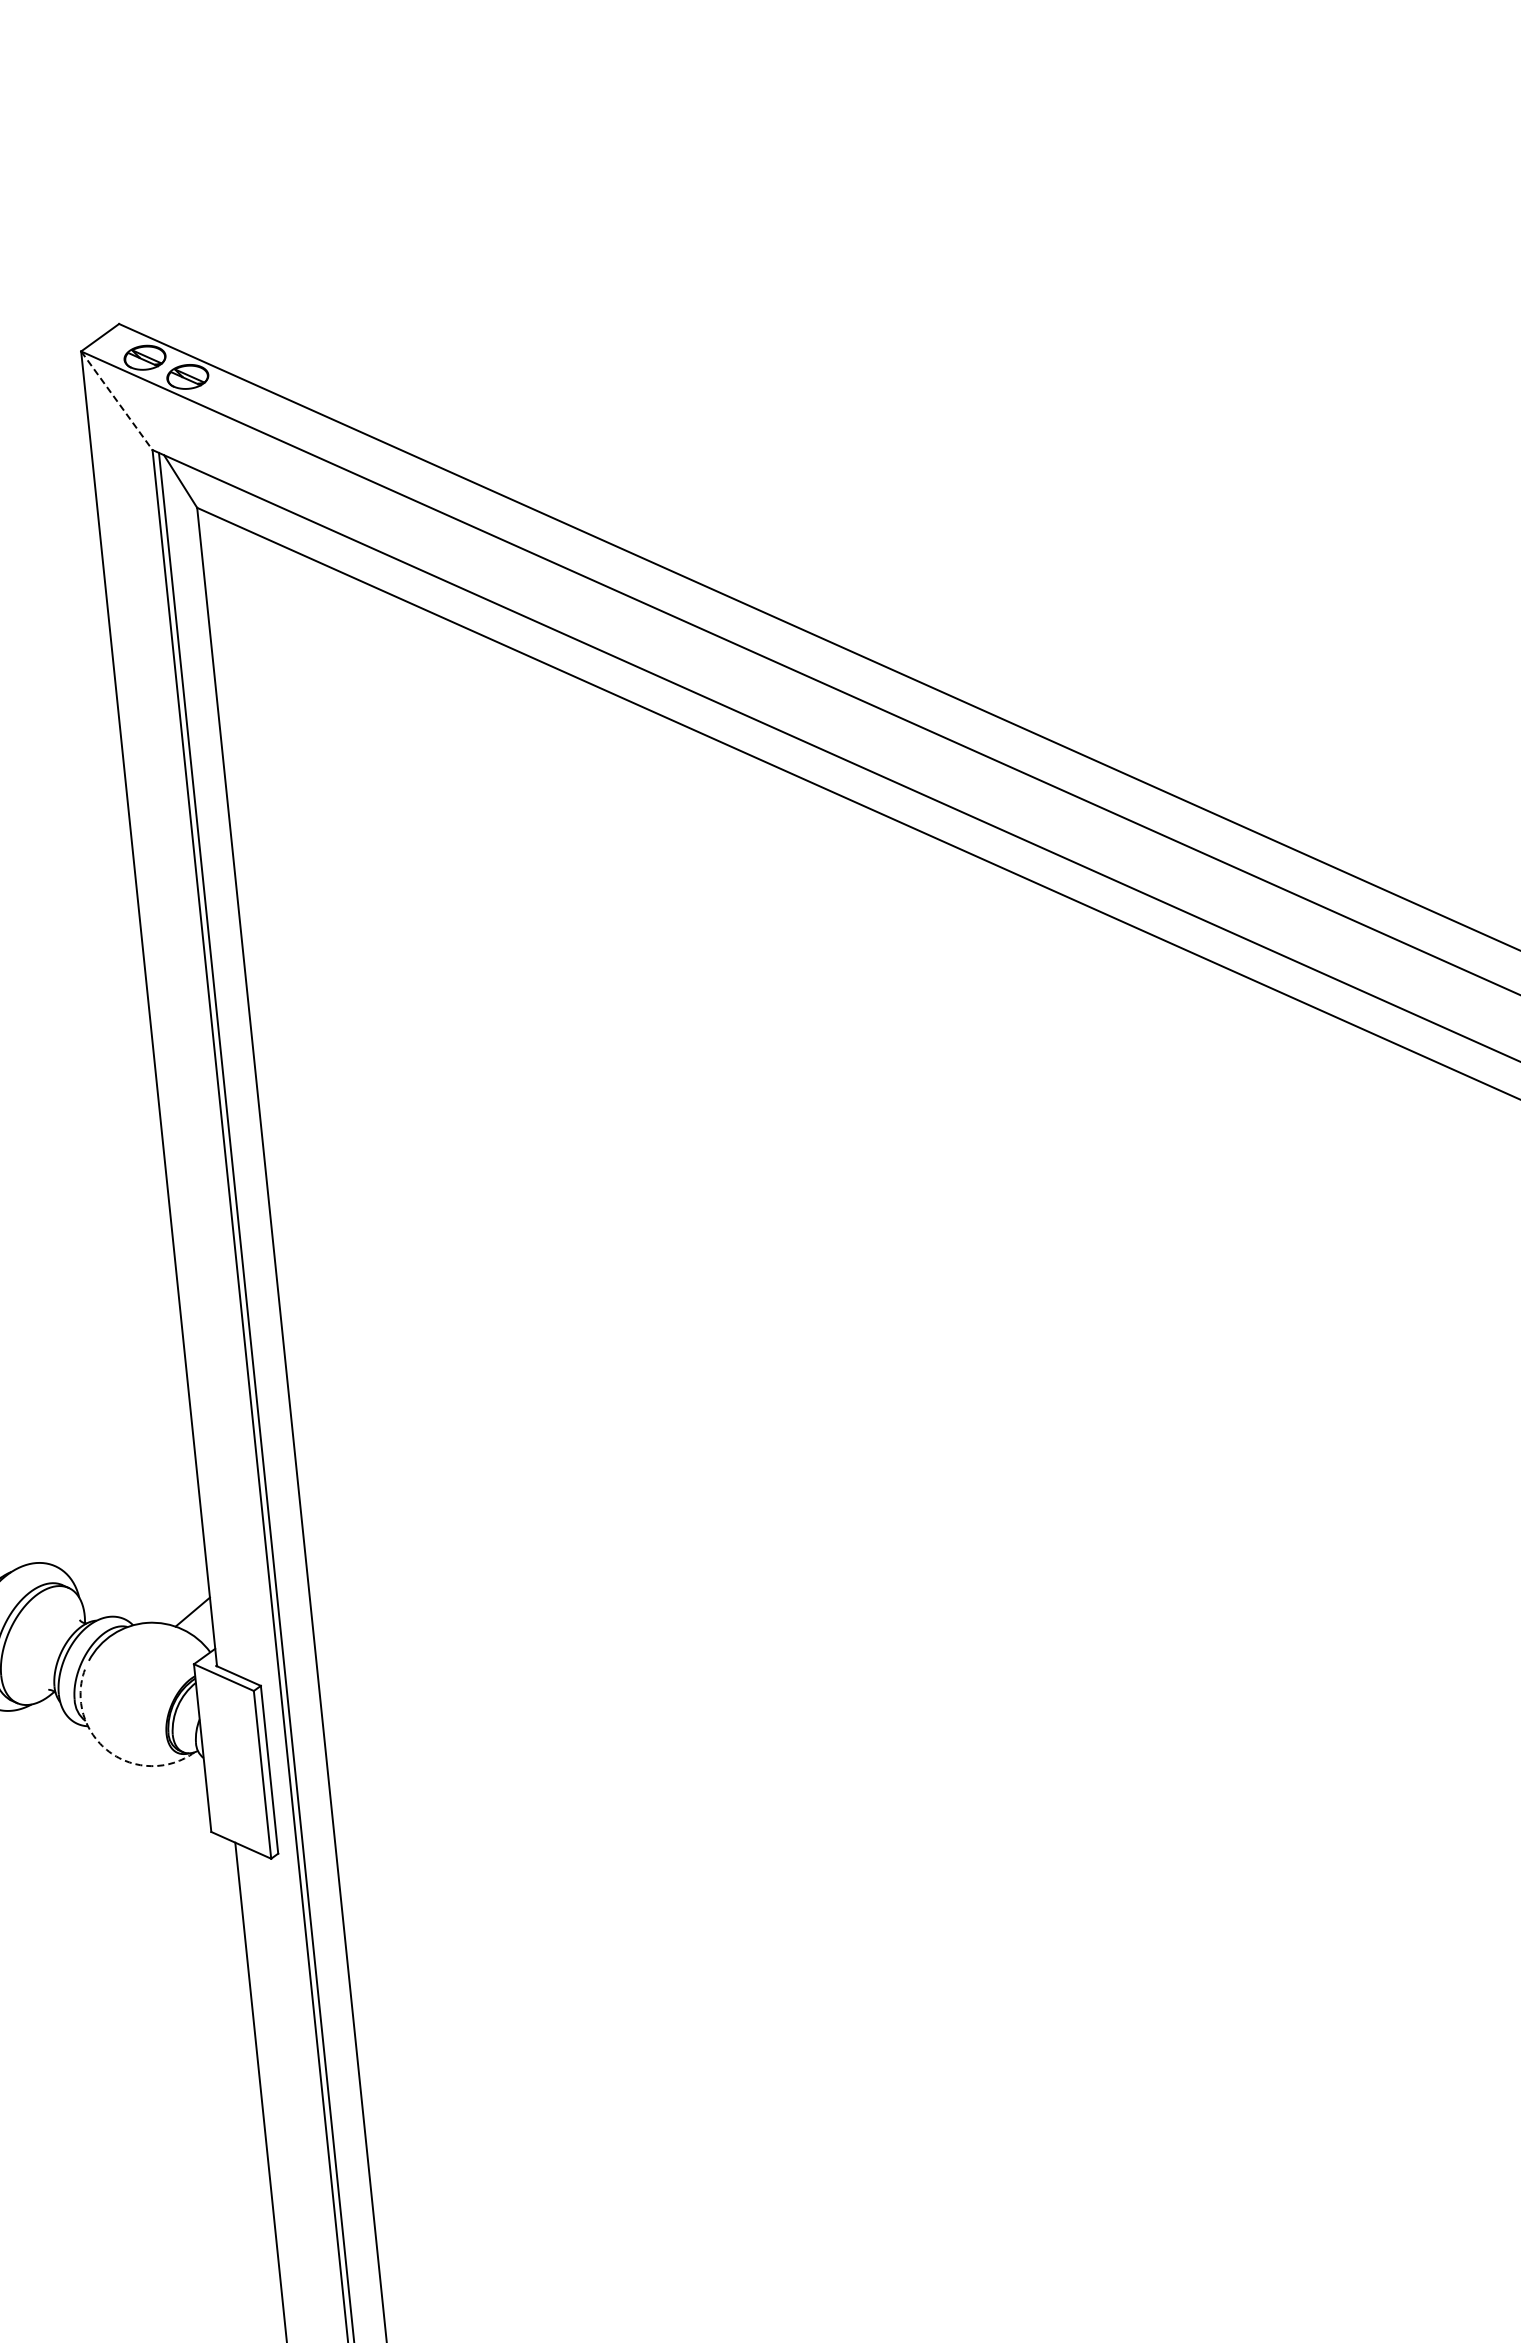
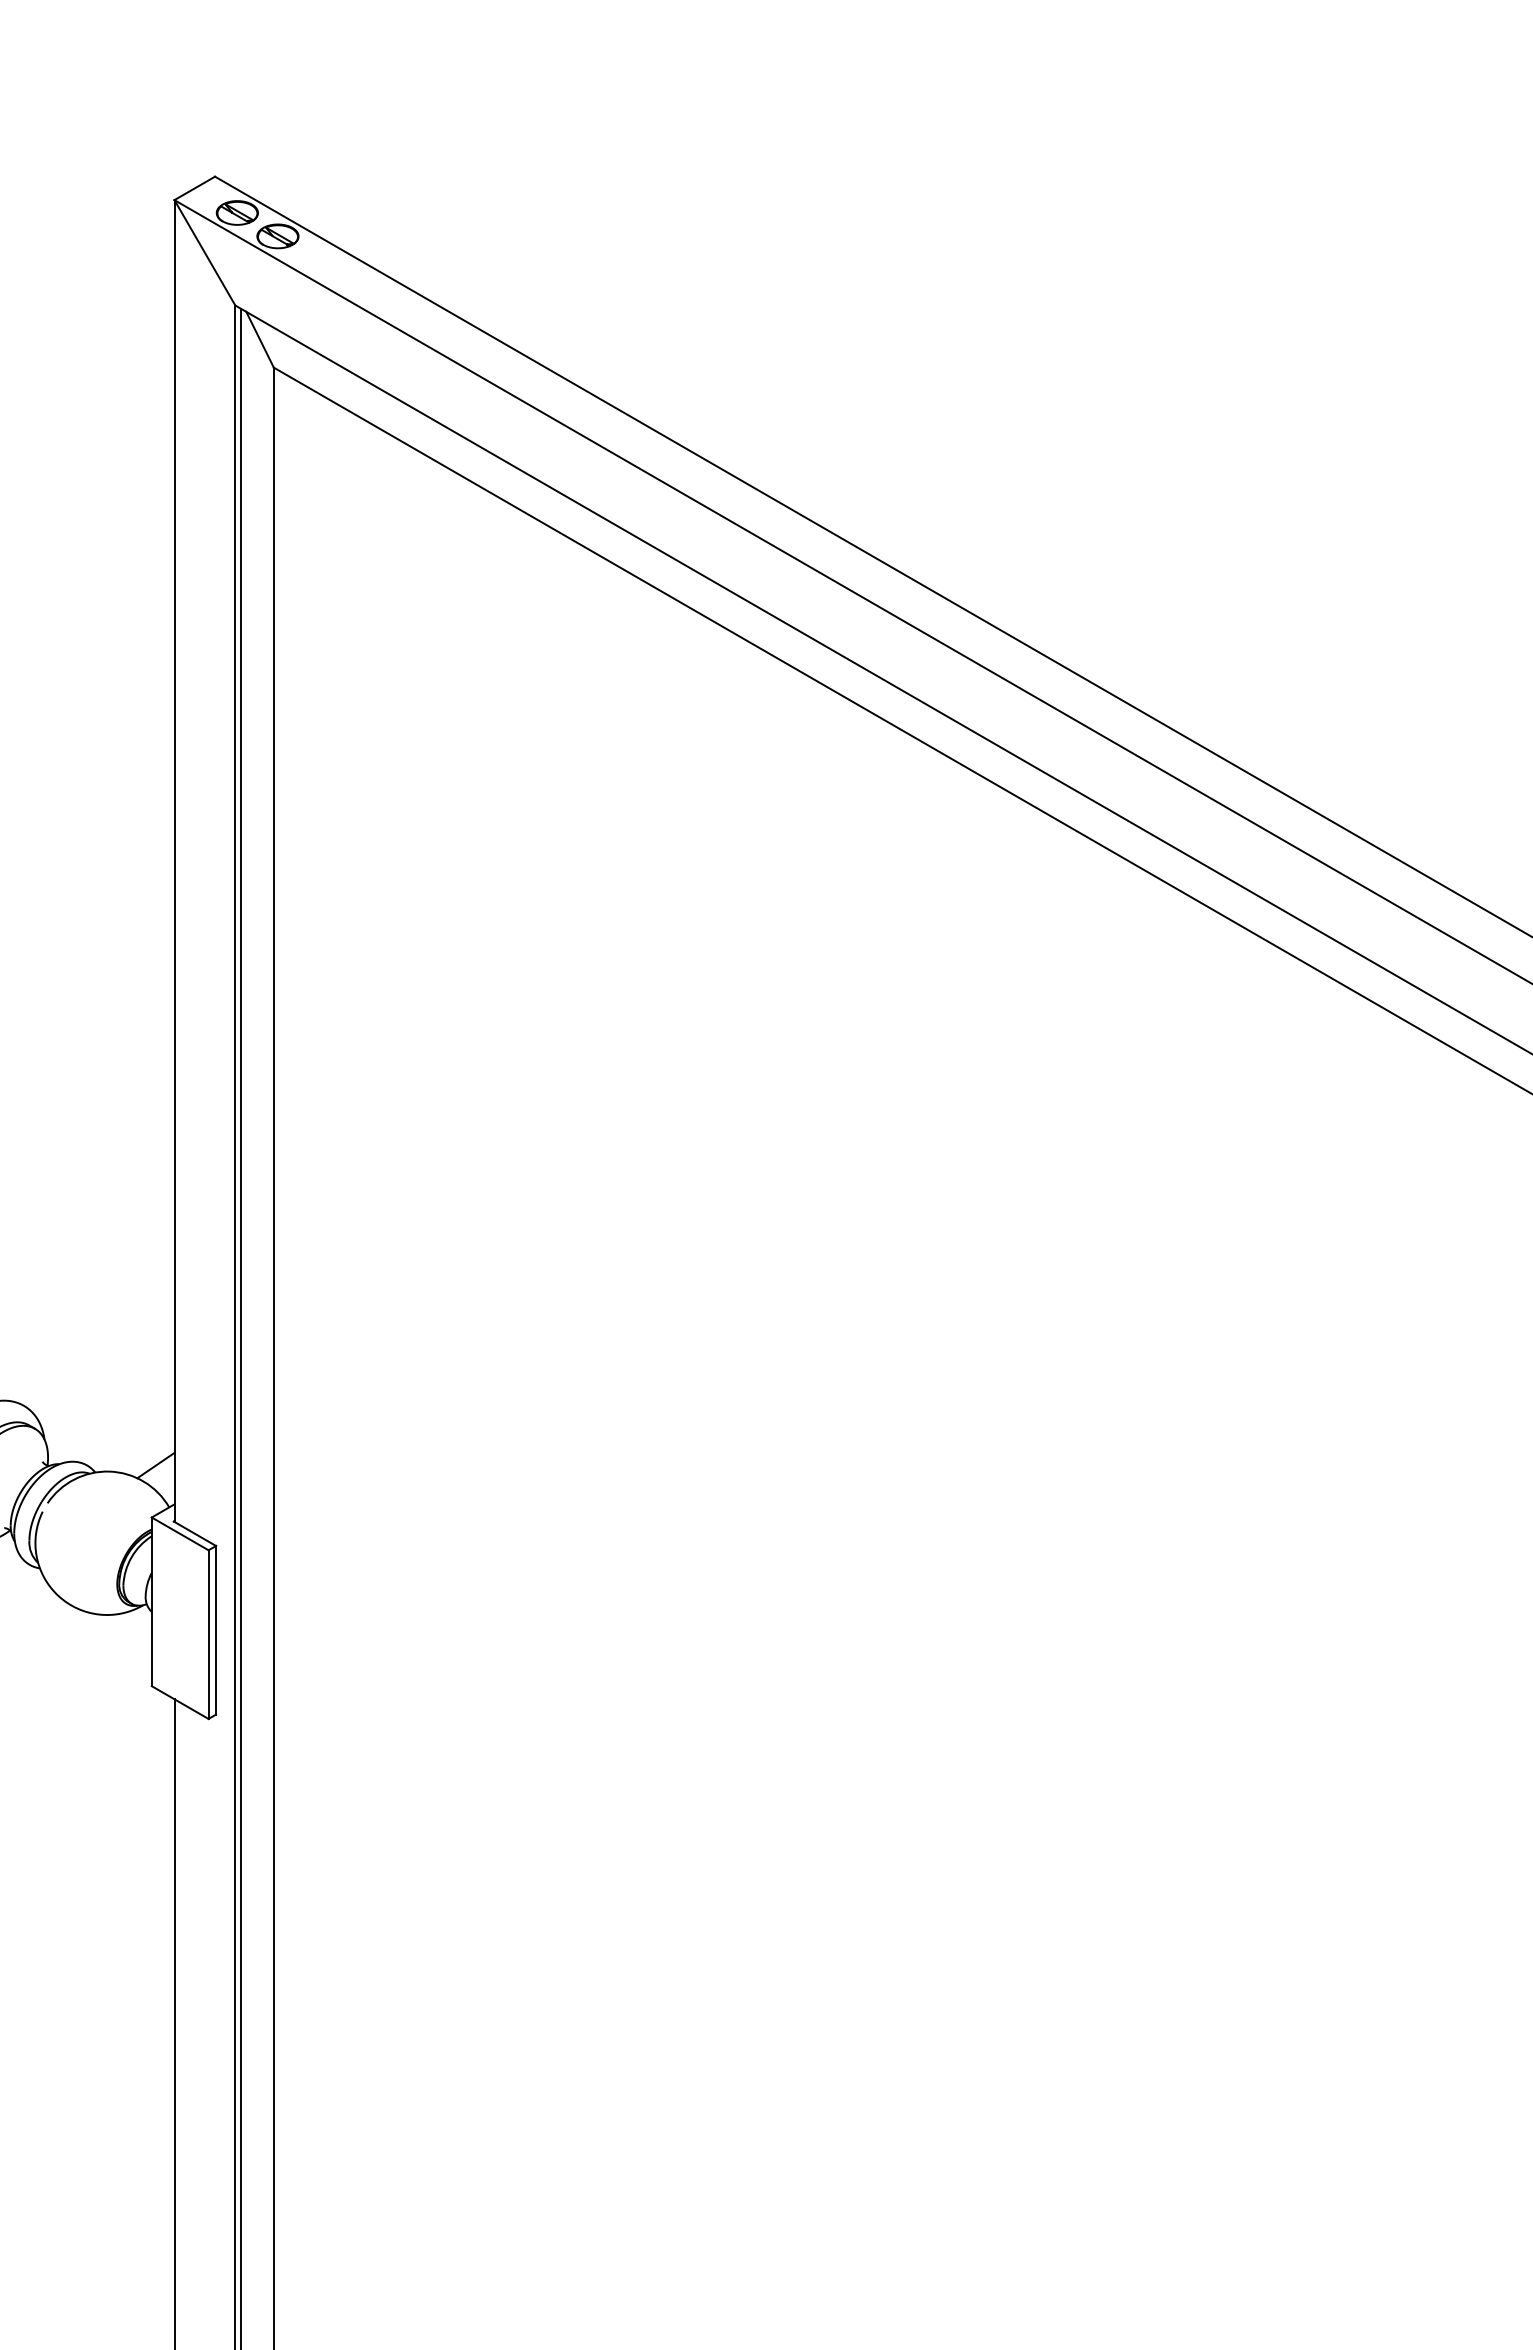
line: (116, 400) -> (204, 252), dashed -> solid
arc: (109, 1751) -> (58, 1595), dashed -> solid

